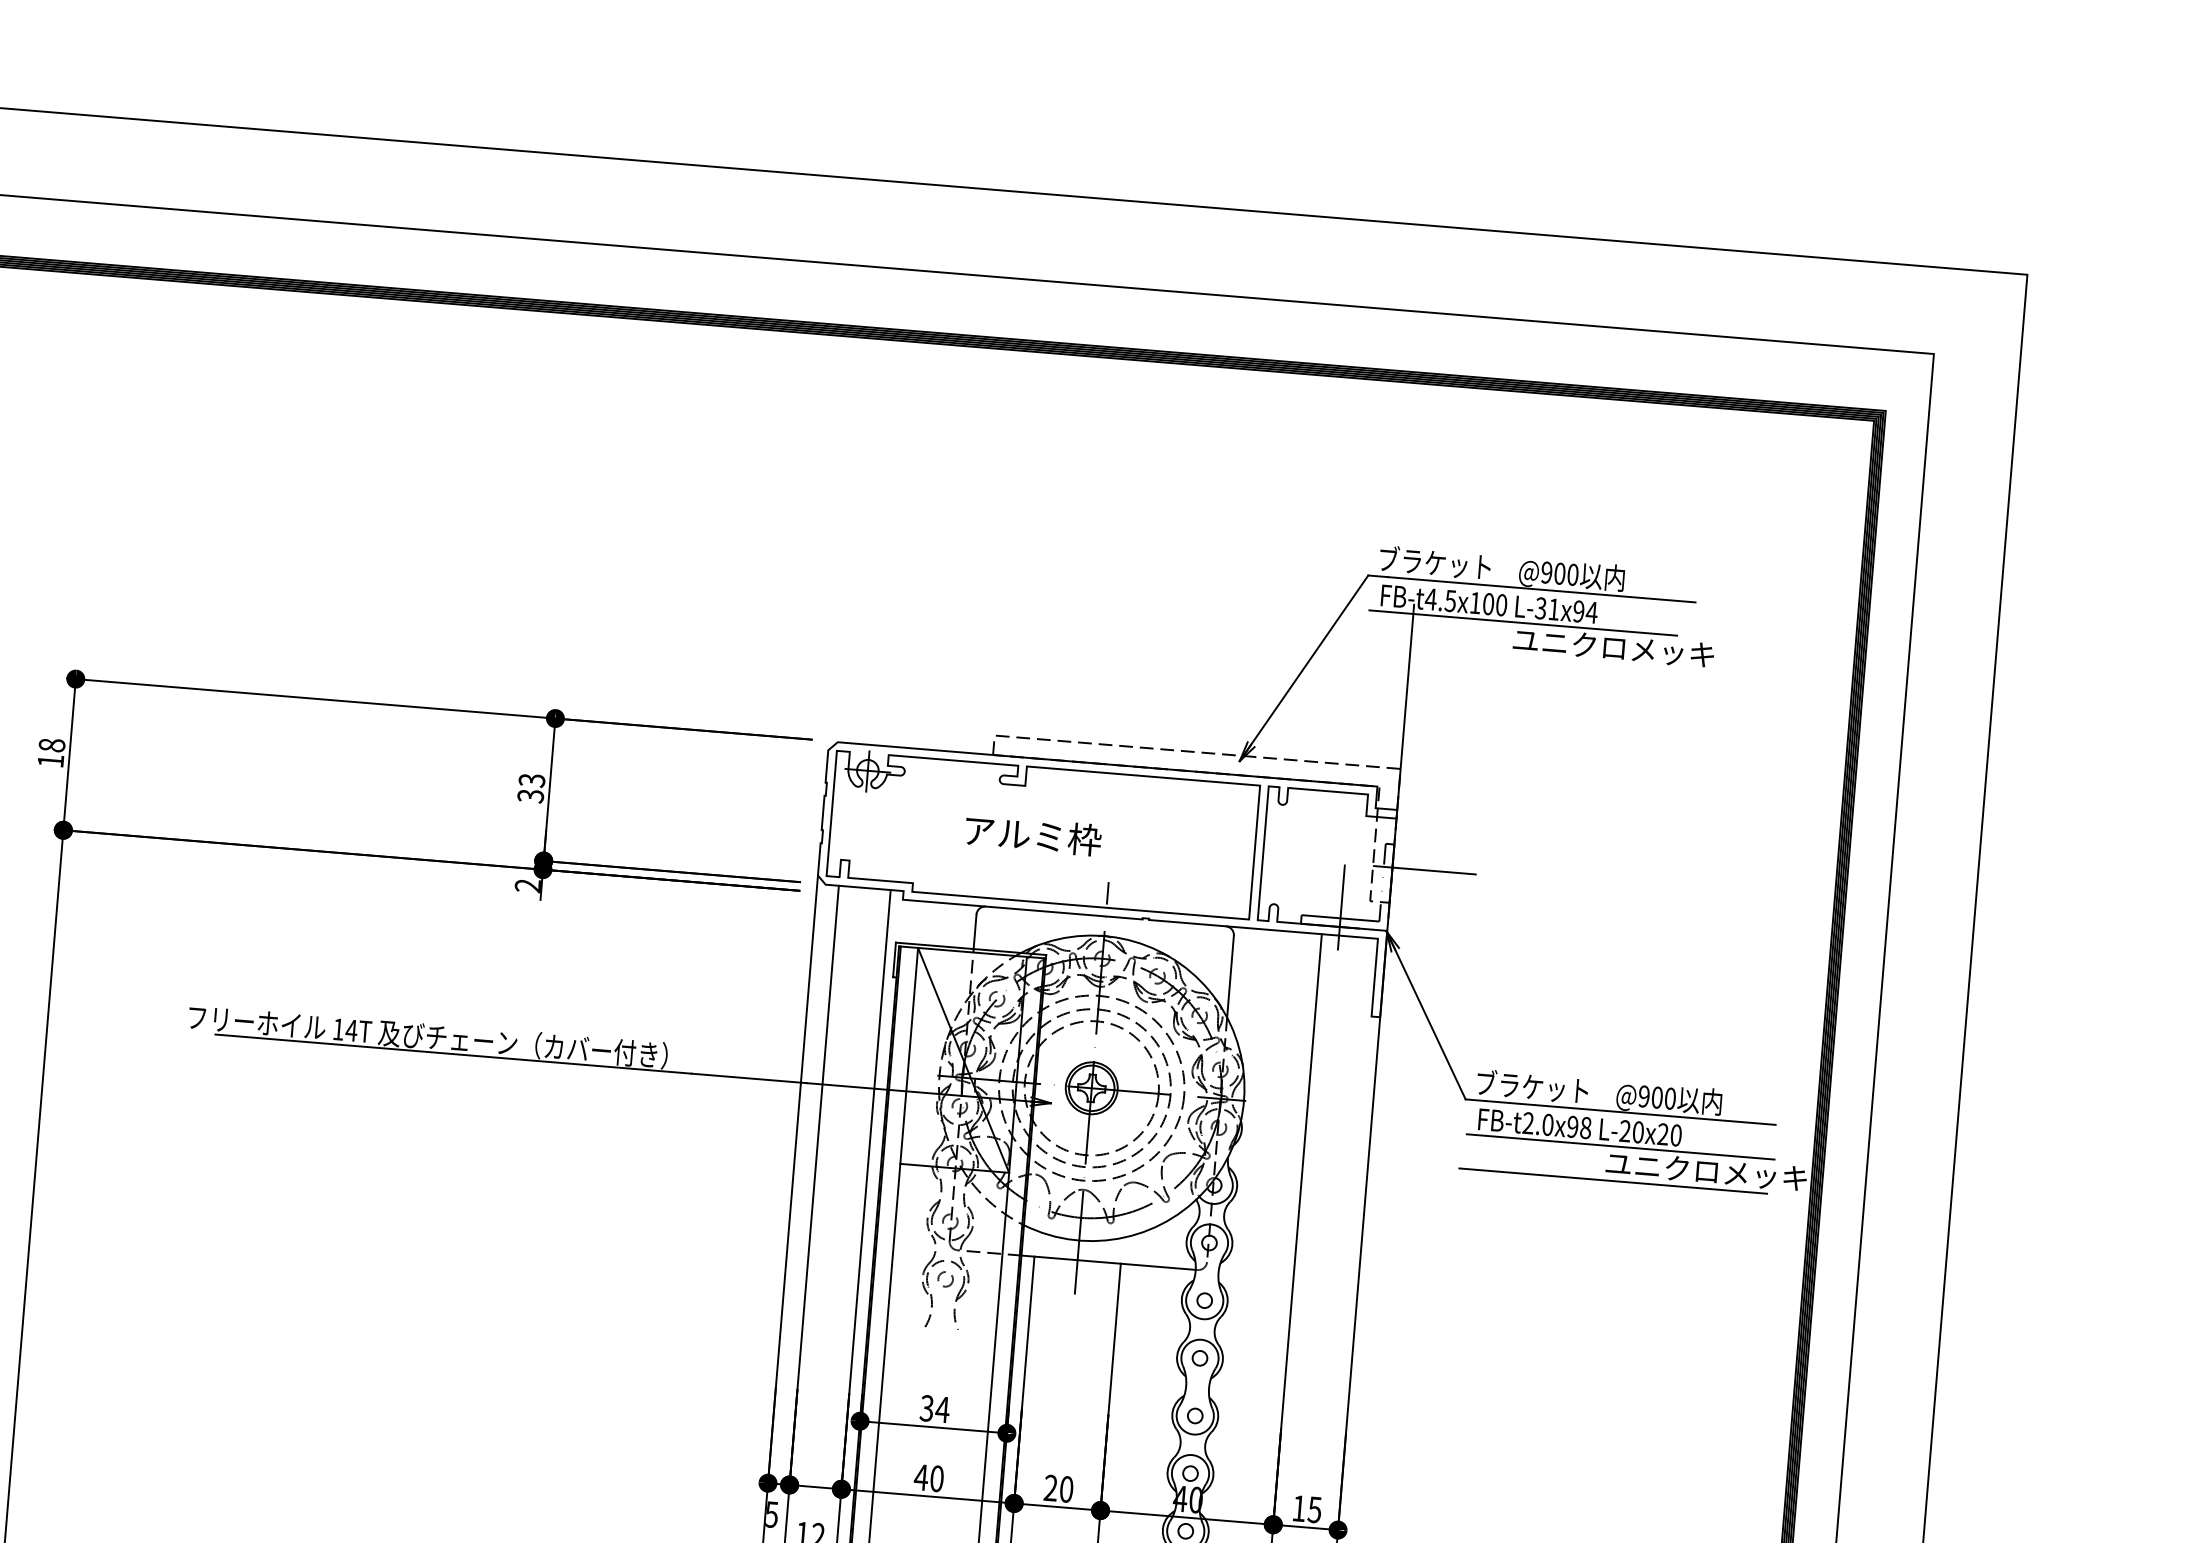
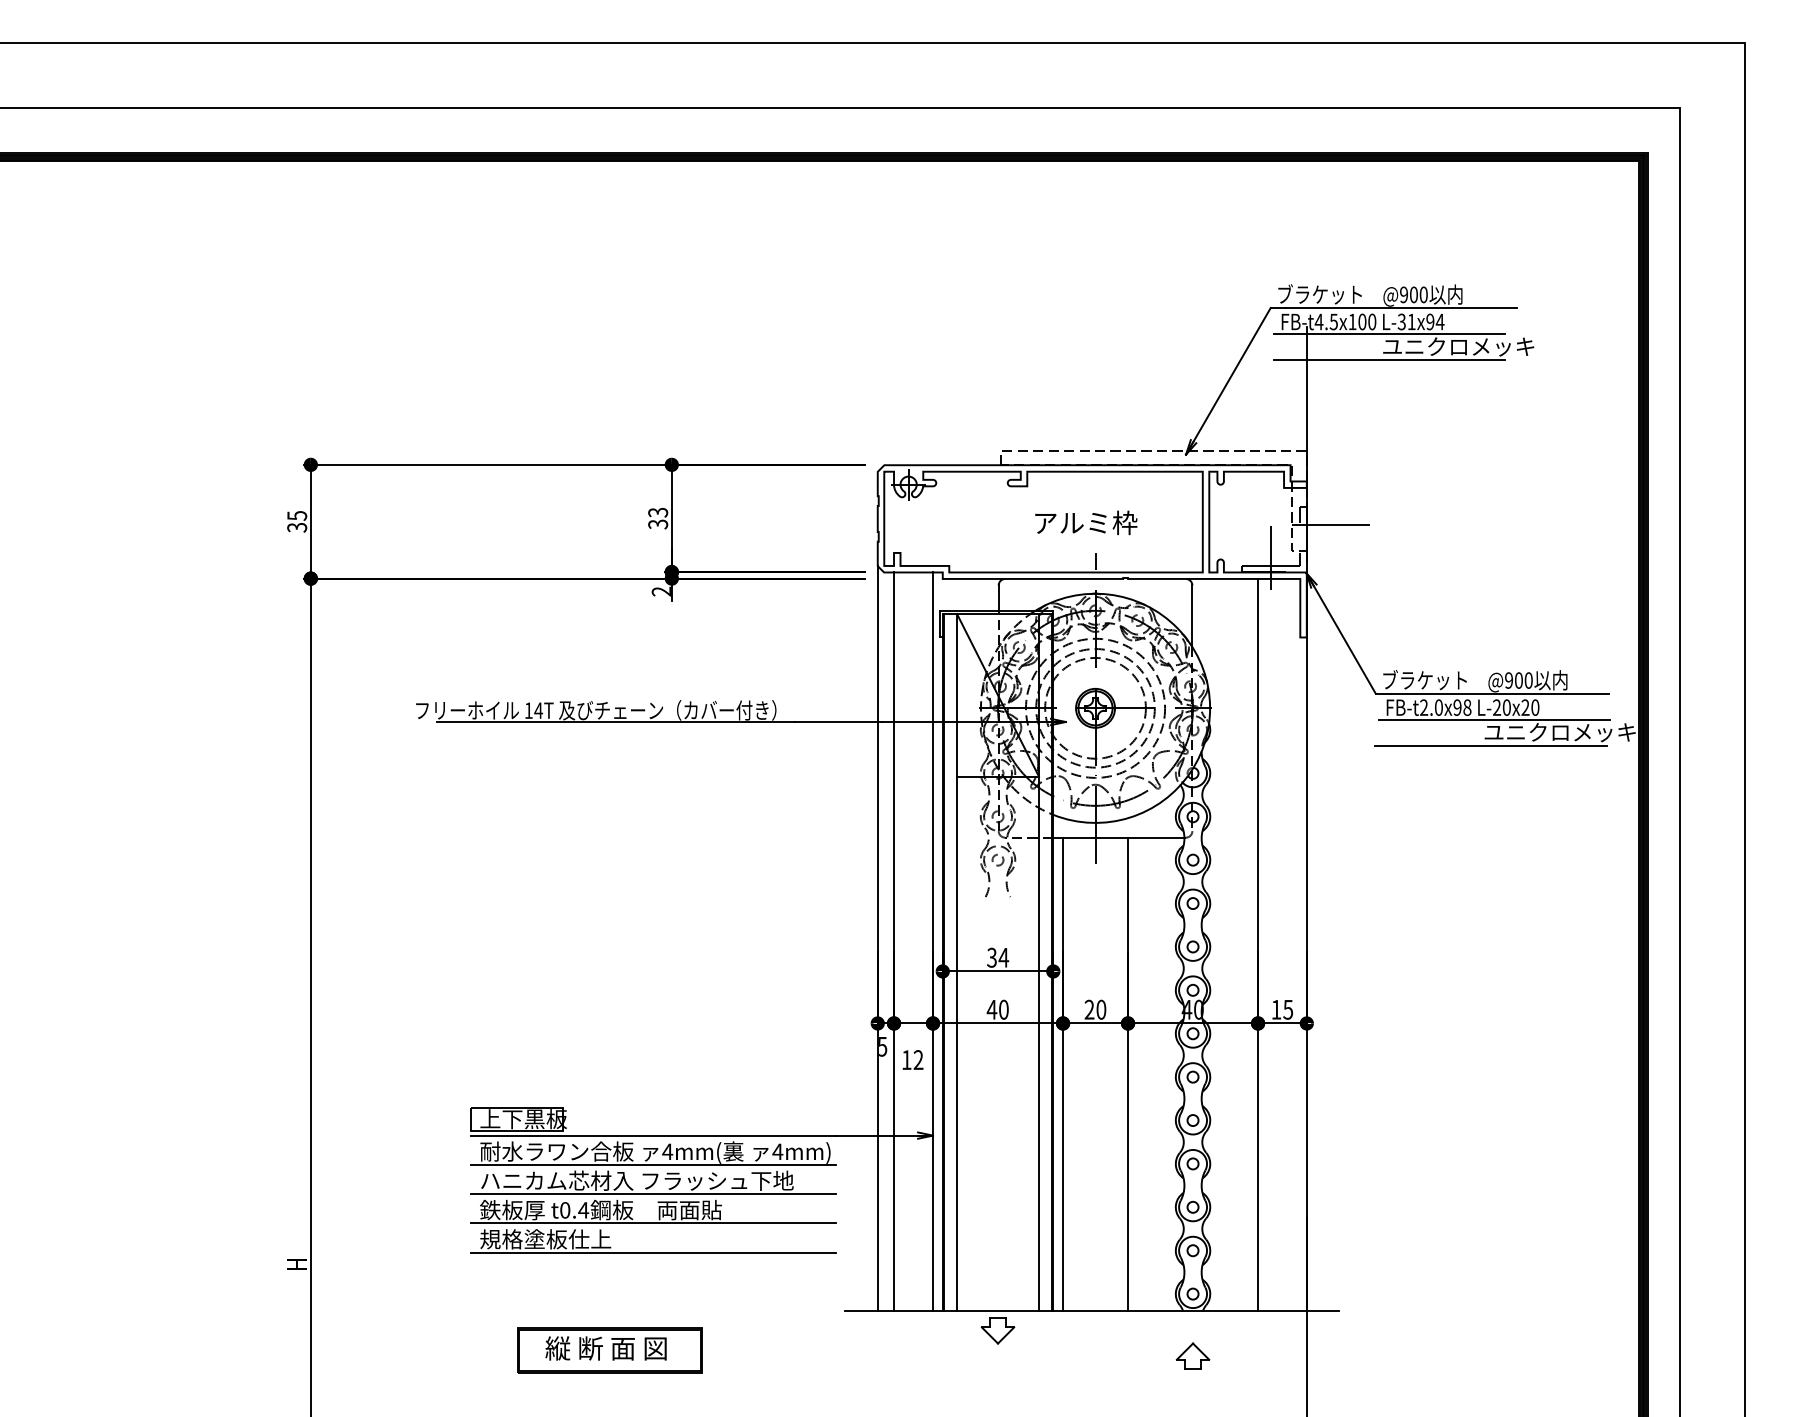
line: (1520, 656) -> (1389, 359), added
text: (51, 752) -> (297, 521), 18 -> 35
text: (1033, 834) -> (1086, 522), moved

